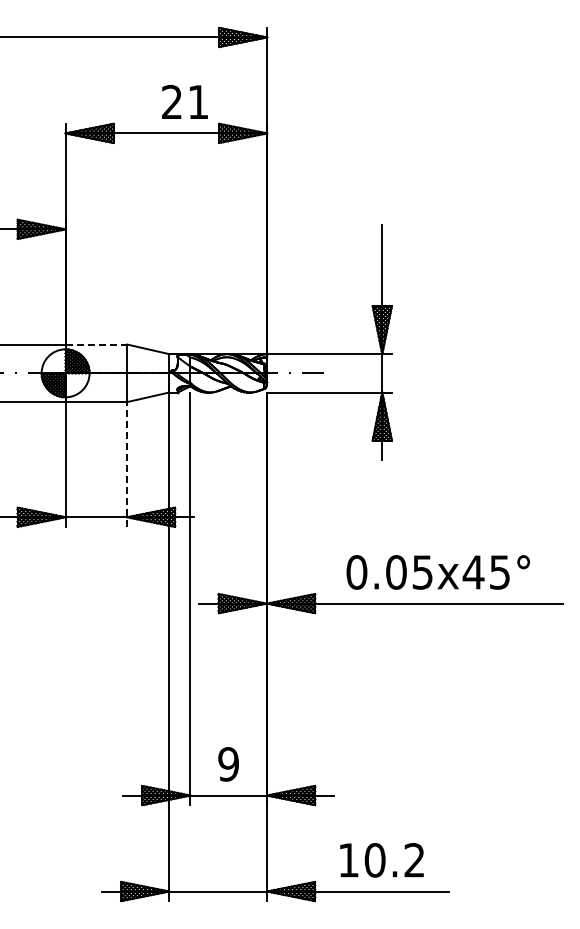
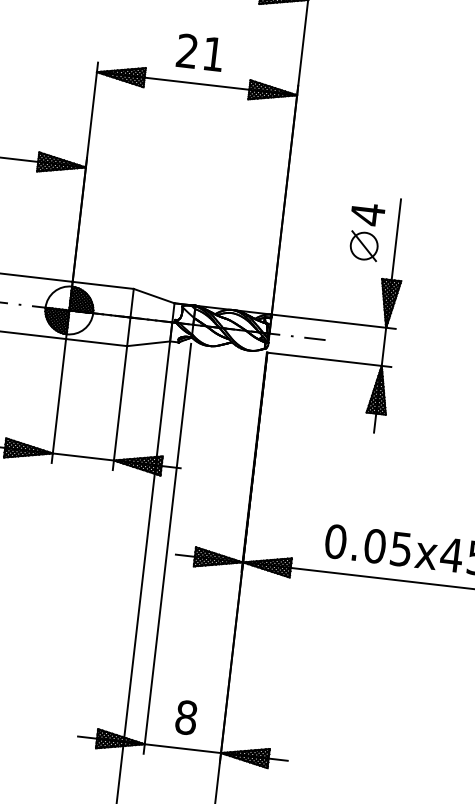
text: (184, 101) -> (199, 51), moved
part: (350, 261) -> (365, 232), added
line: (96, 344) -> (103, 285), dashed -> solid
line: (127, 464) -> (120, 408), dashed -> solid
text: (228, 764) -> (186, 717), 9 -> 8

